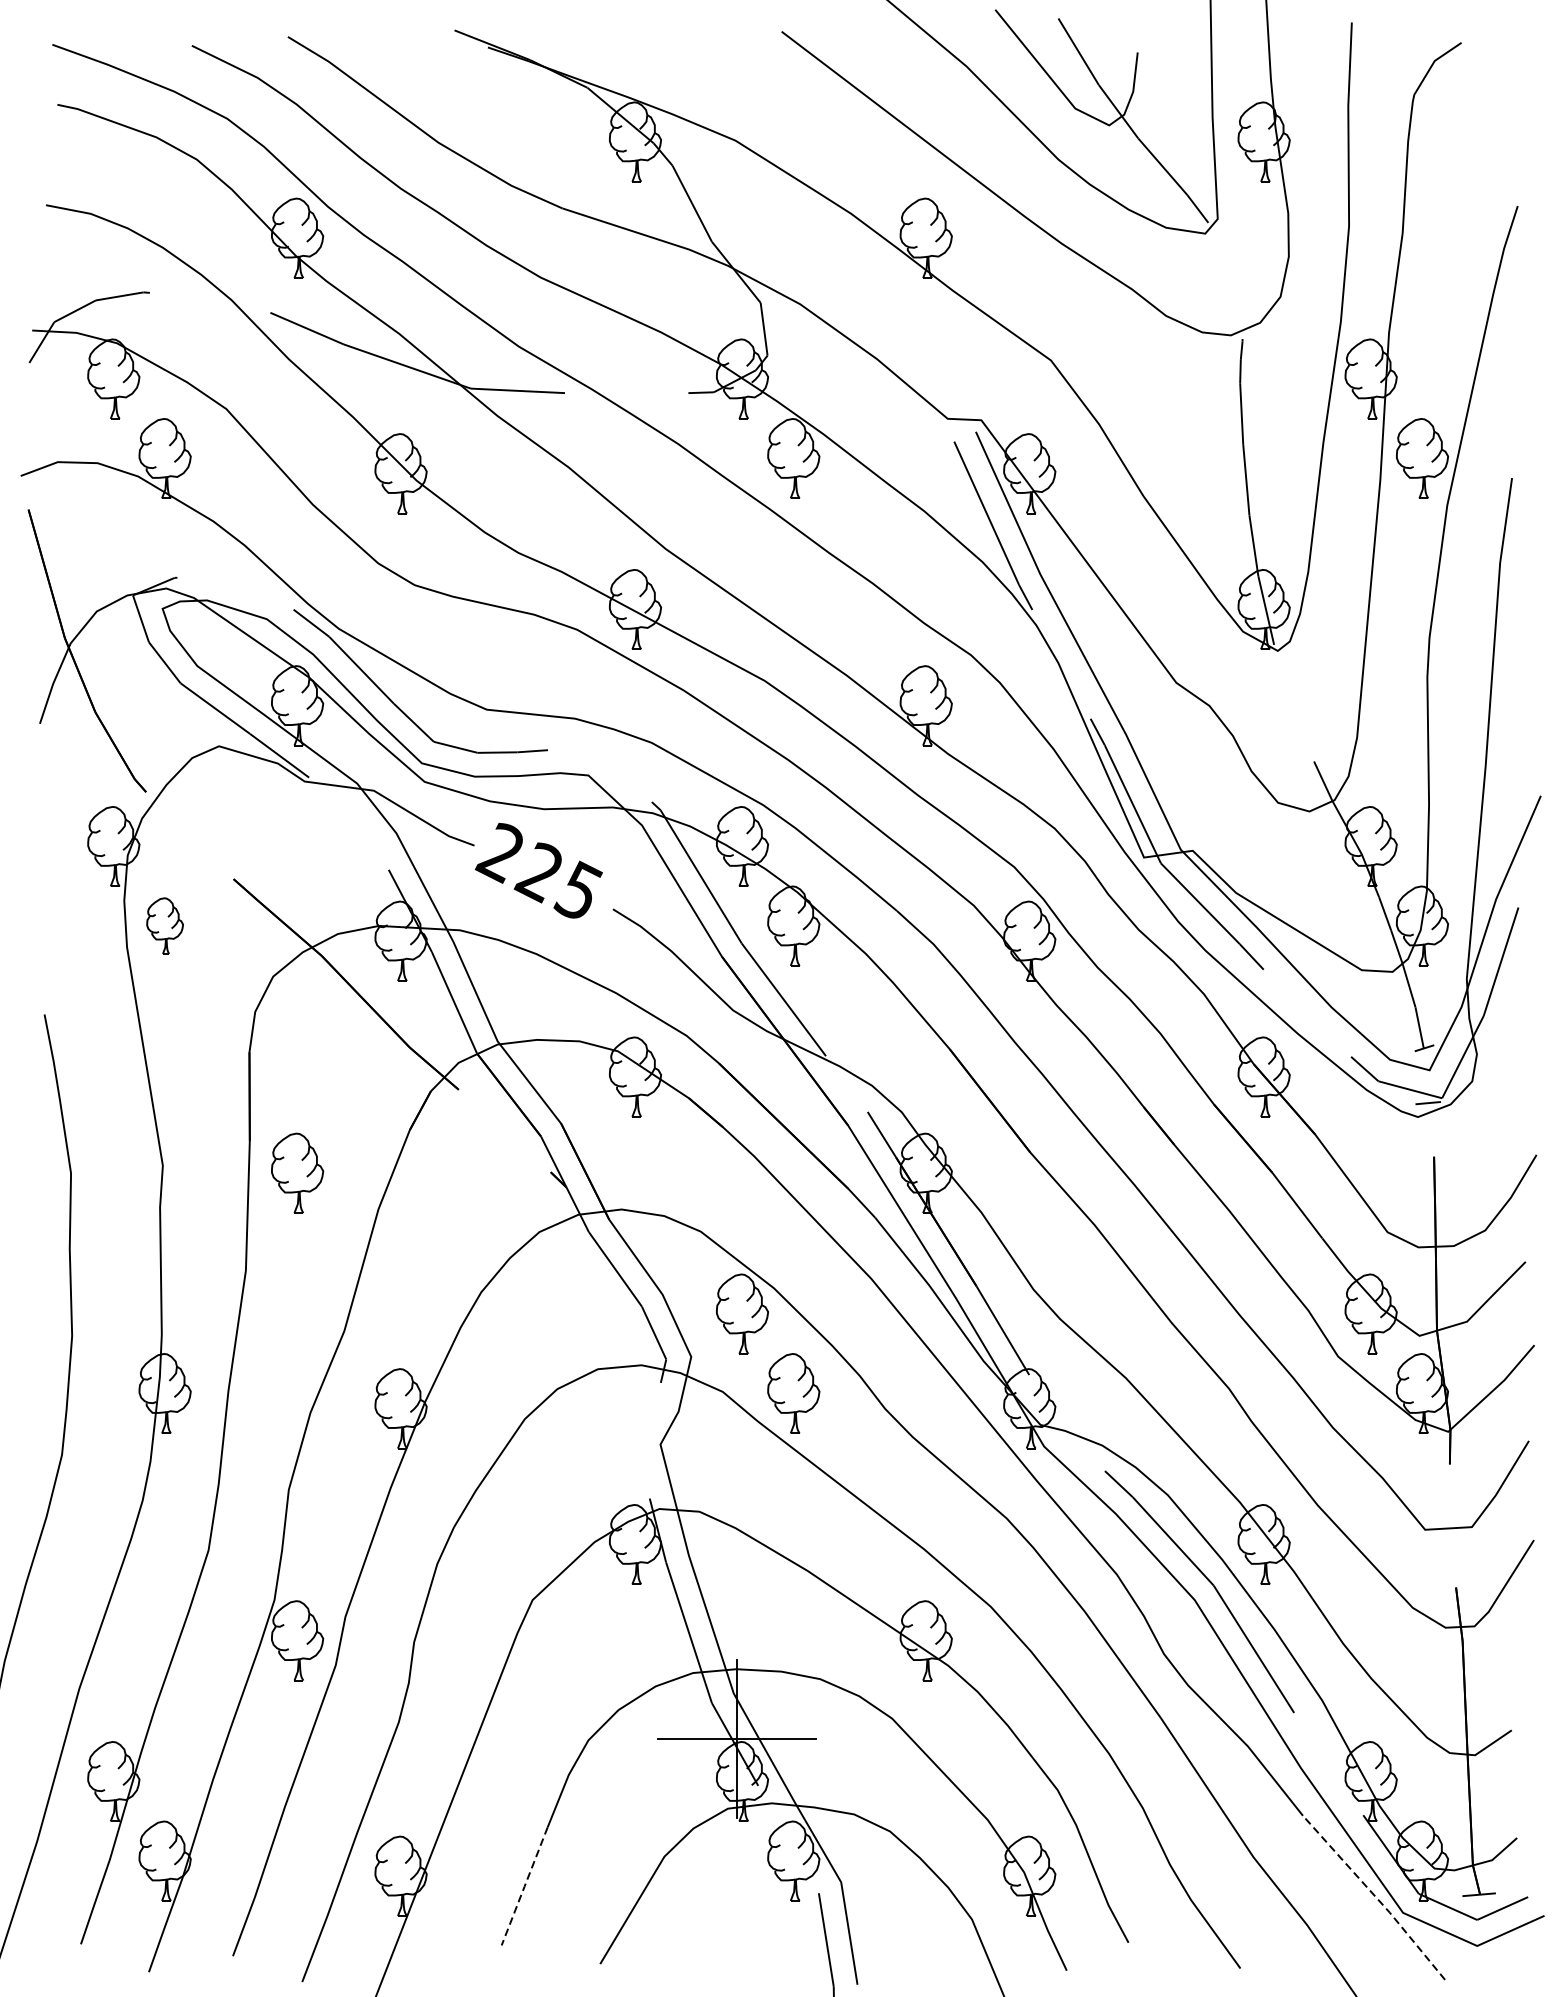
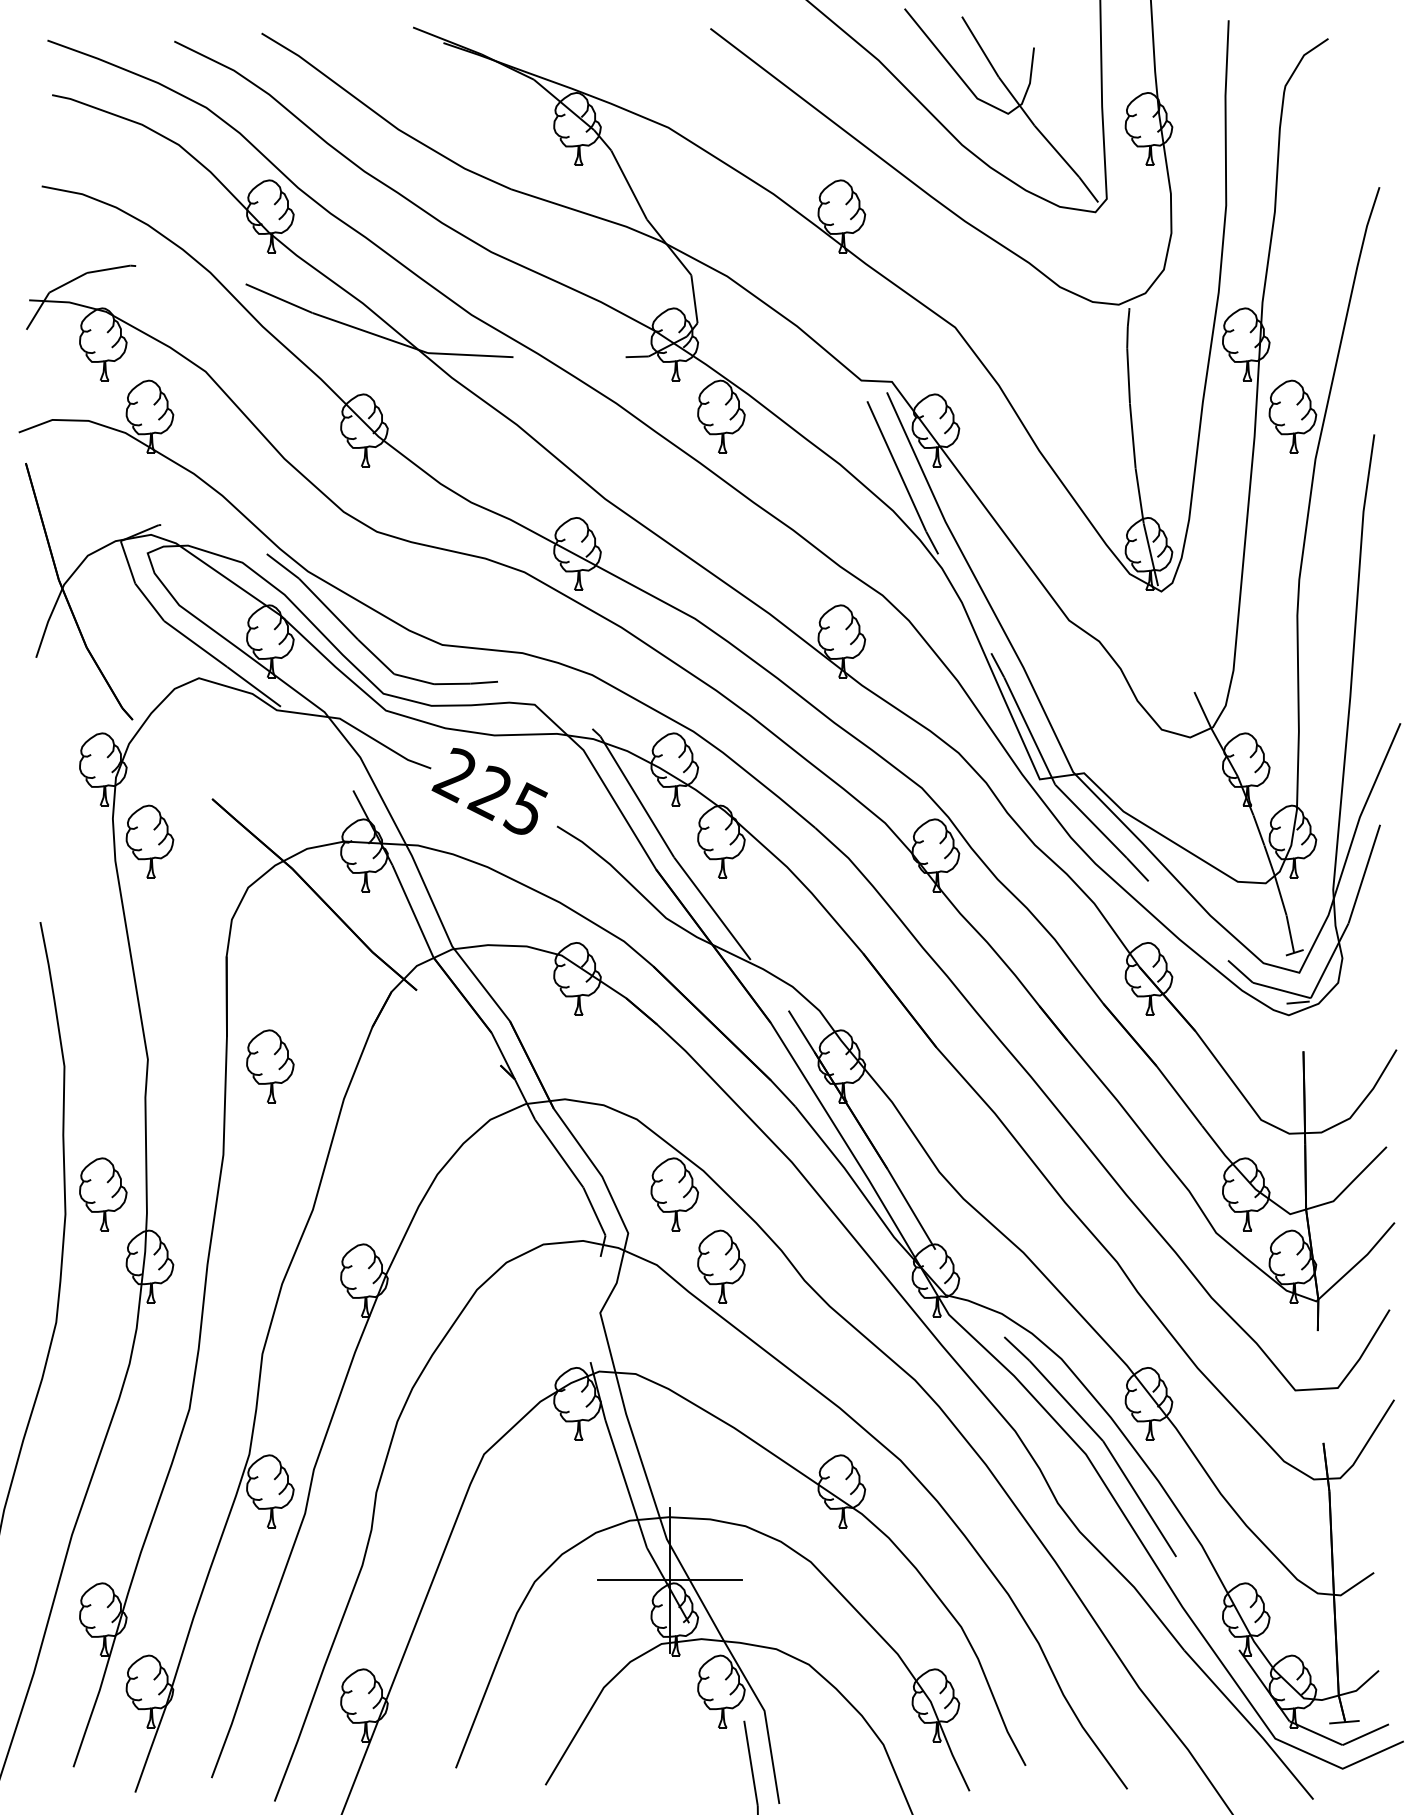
part: (164, 925) -> (149, 841), size x1.43
part: (113, 1314) -> (103, 1194), added
line: (524, 1886) -> (476, 1714), dashed -> solid
line: (1375, 1897) -> (1250, 1724), dashed -> solid

